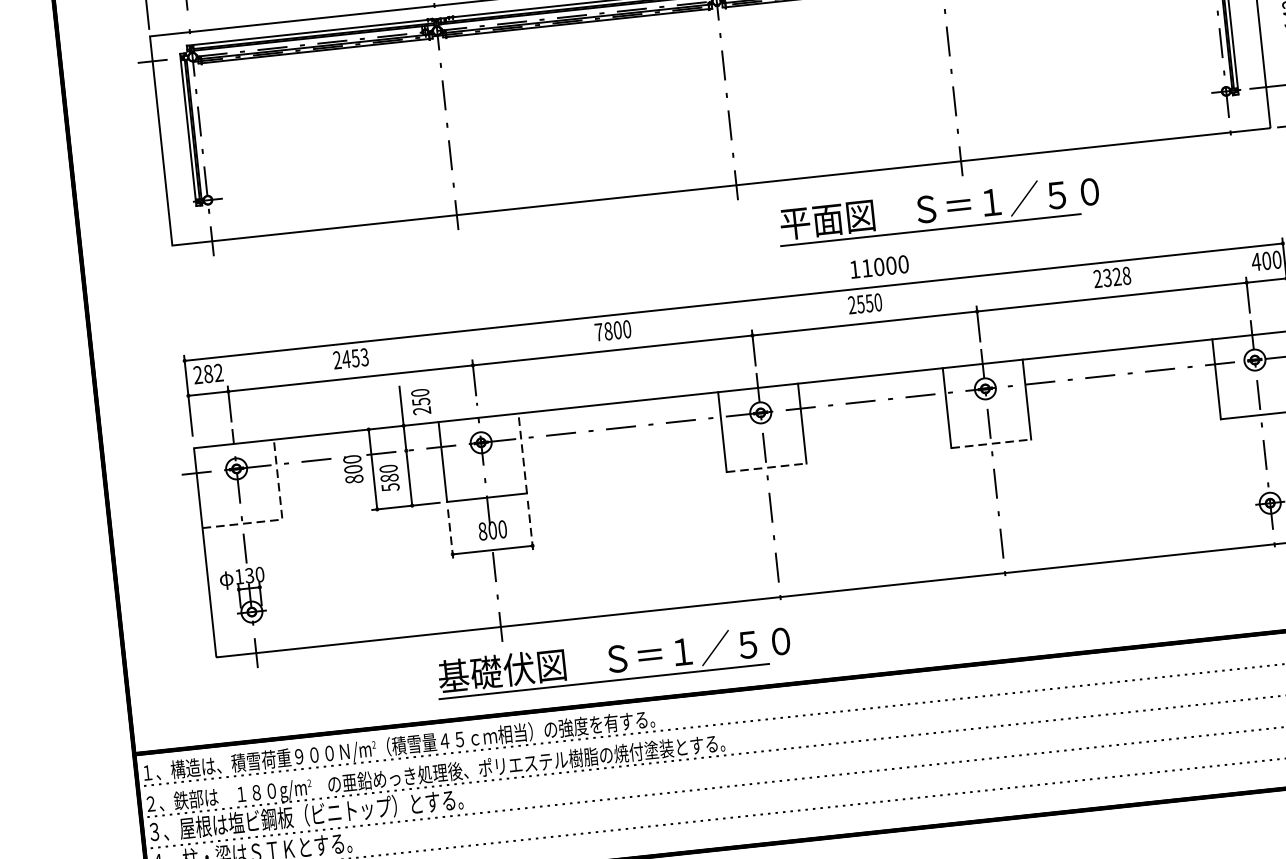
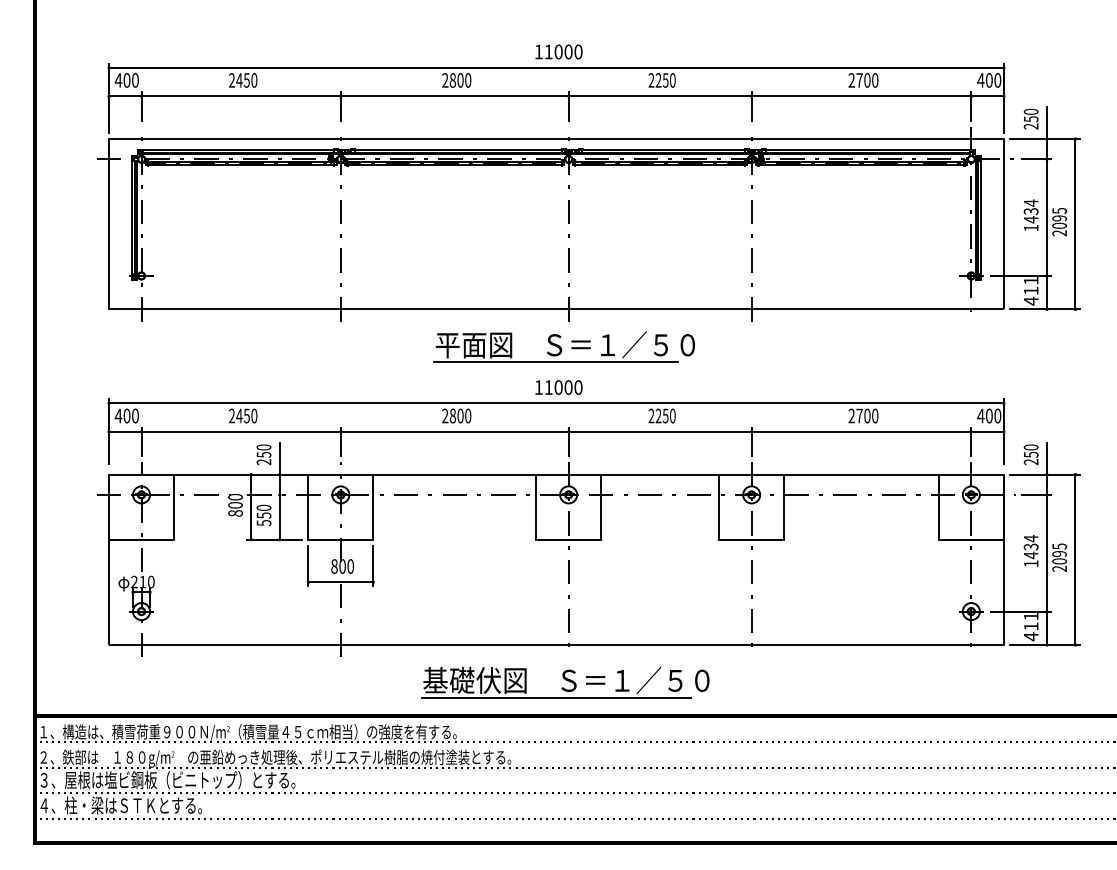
part: (937, 209) -> (563, 346), moved
text: (879, 266) -> (558, 387), moved
text: (1117, 276) -> (867, 415), 2328 -> 2700
text: (860, 303) -> (658, 415), 2550 -> 2250
text: (599, 331) -> (445, 415), 7800 -> 2800
text: (364, 356) -> (254, 415), 2453 -> 2450
text: (207, 373) -> (126, 415), 282 -> 400
text: (420, 401) -> (263, 454), moved
line: (991, 443) -> (751, 539), dashed -> solid
line: (522, 453) -> (373, 507), dashed -> solid
line: (766, 467) -> (568, 539), dashed -> solid
text: (388, 478) -> (263, 515), 580 -> 550
line: (282, 519) -> (174, 539), dashed -> solid
line: (530, 526) -> (373, 566), dashed -> solid
line: (450, 534) -> (308, 566), dashed -> solid
text: (244, 575) -> (138, 581), 130 -> 210
part: (613, 661) -> (565, 682), moved

